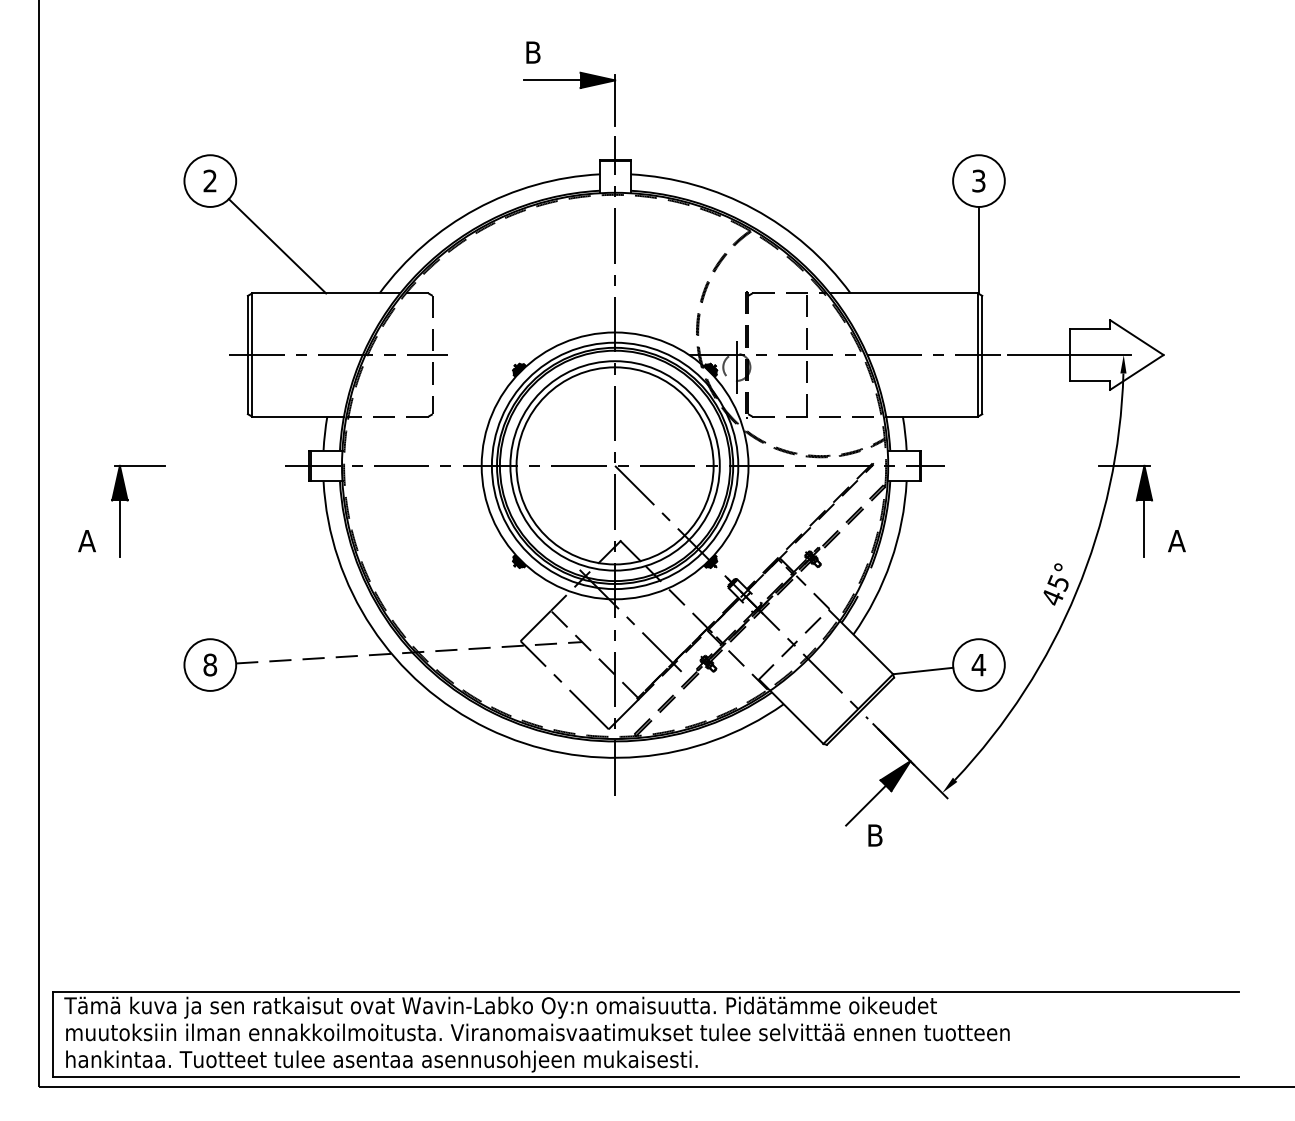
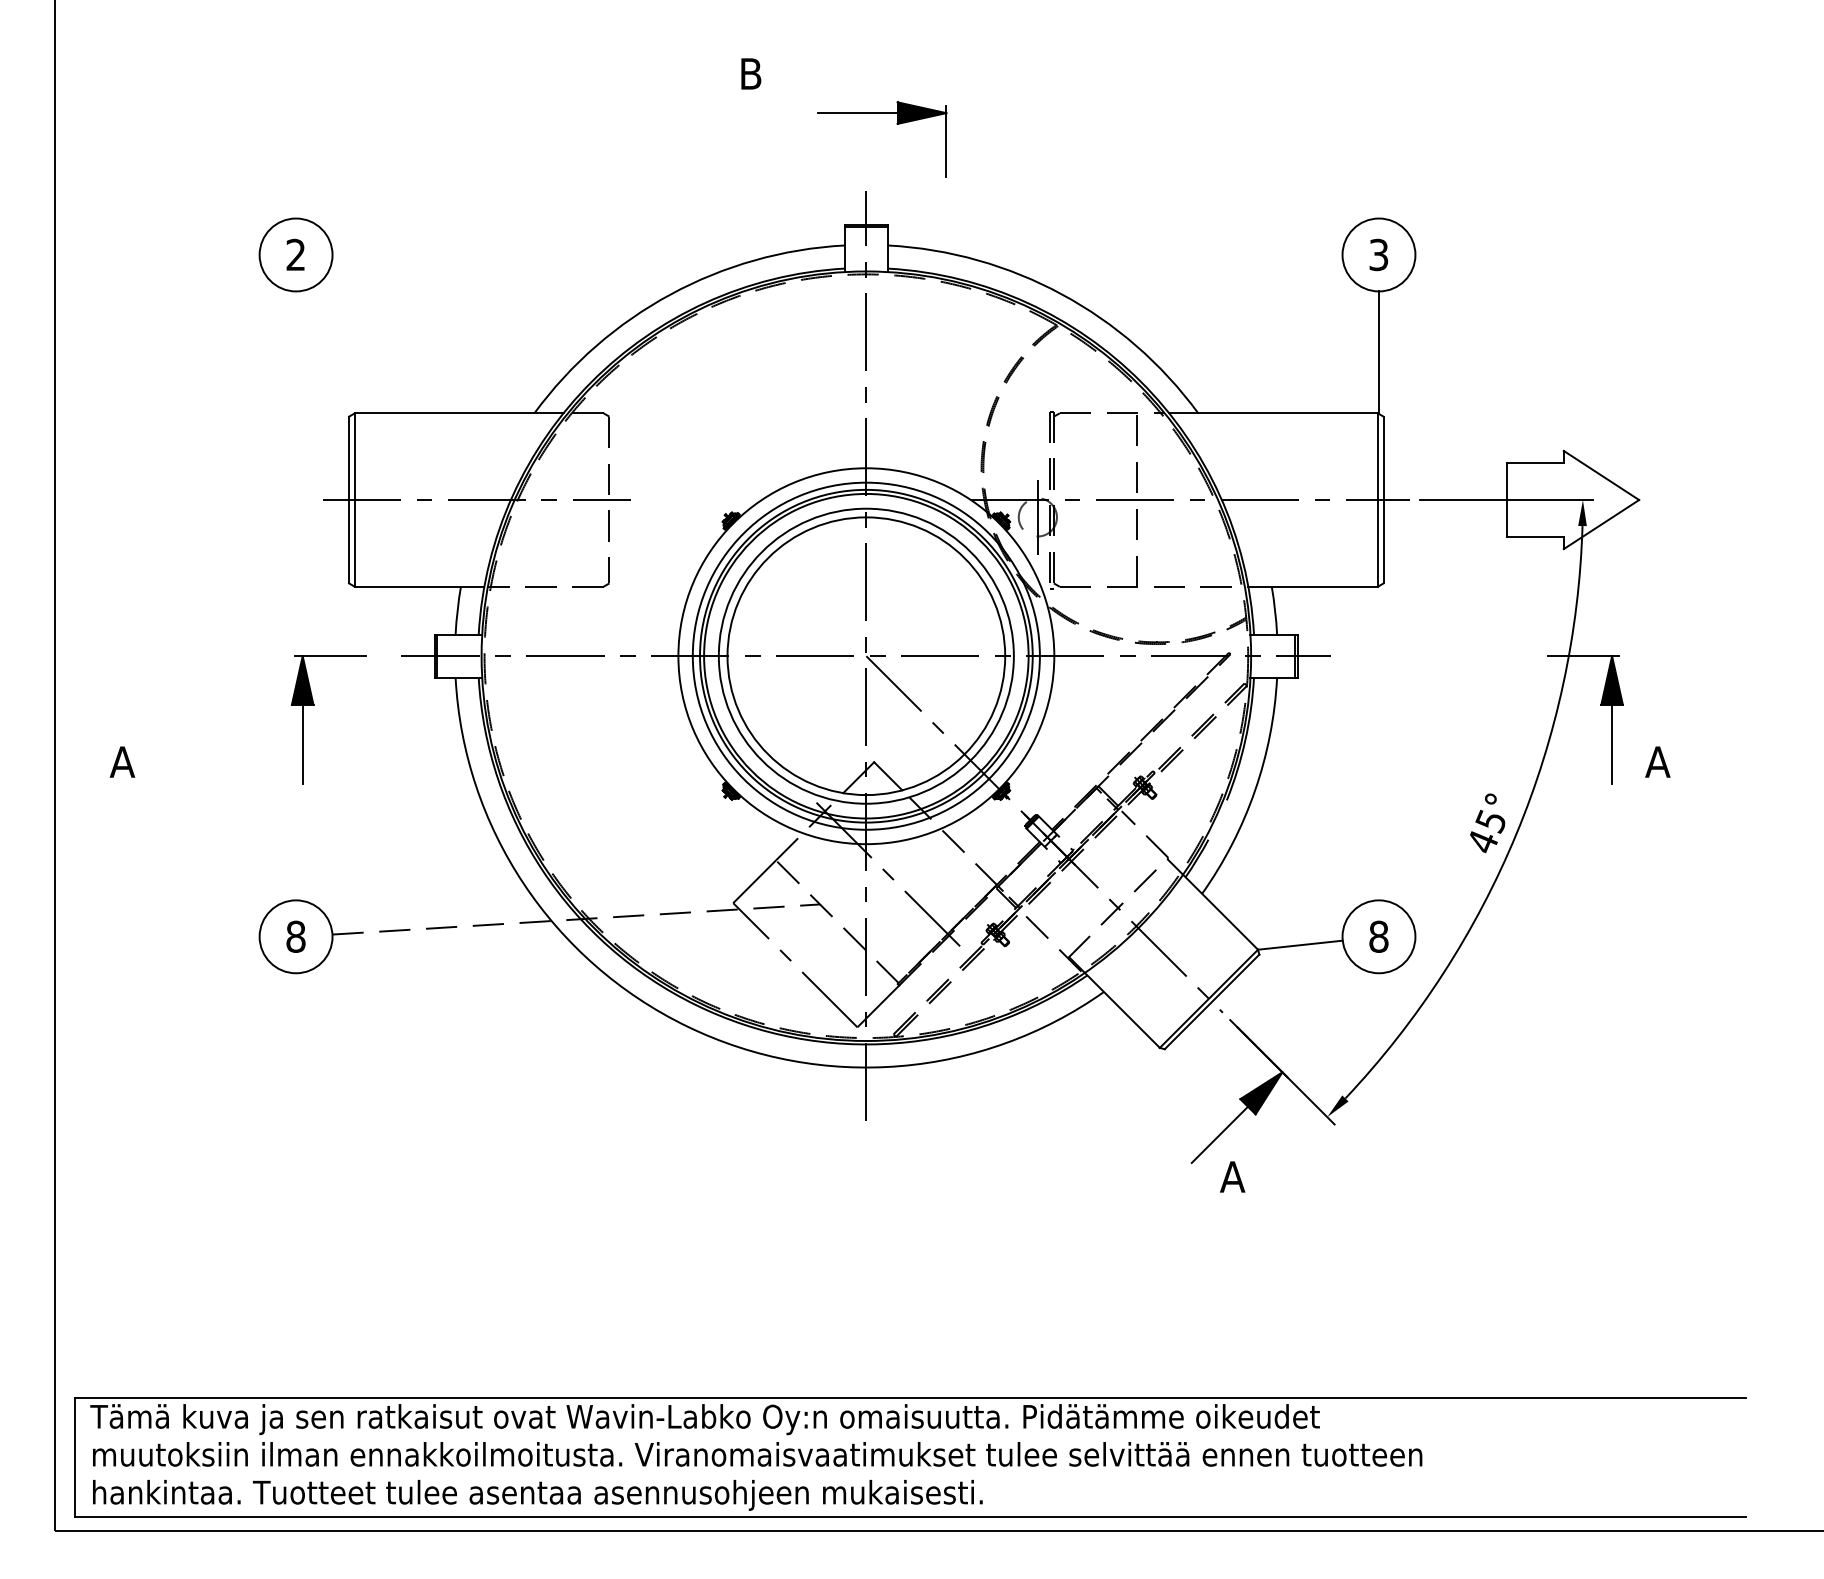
part: (579, 88) -> (896, 124), moved
line: (277, 246) -> (390, 346), removed
part: (128, 500) -> (314, 705), moved
text: (978, 664) -> (1378, 936), 4 -> 8
text: (874, 835) -> (1232, 1176), B -> A

